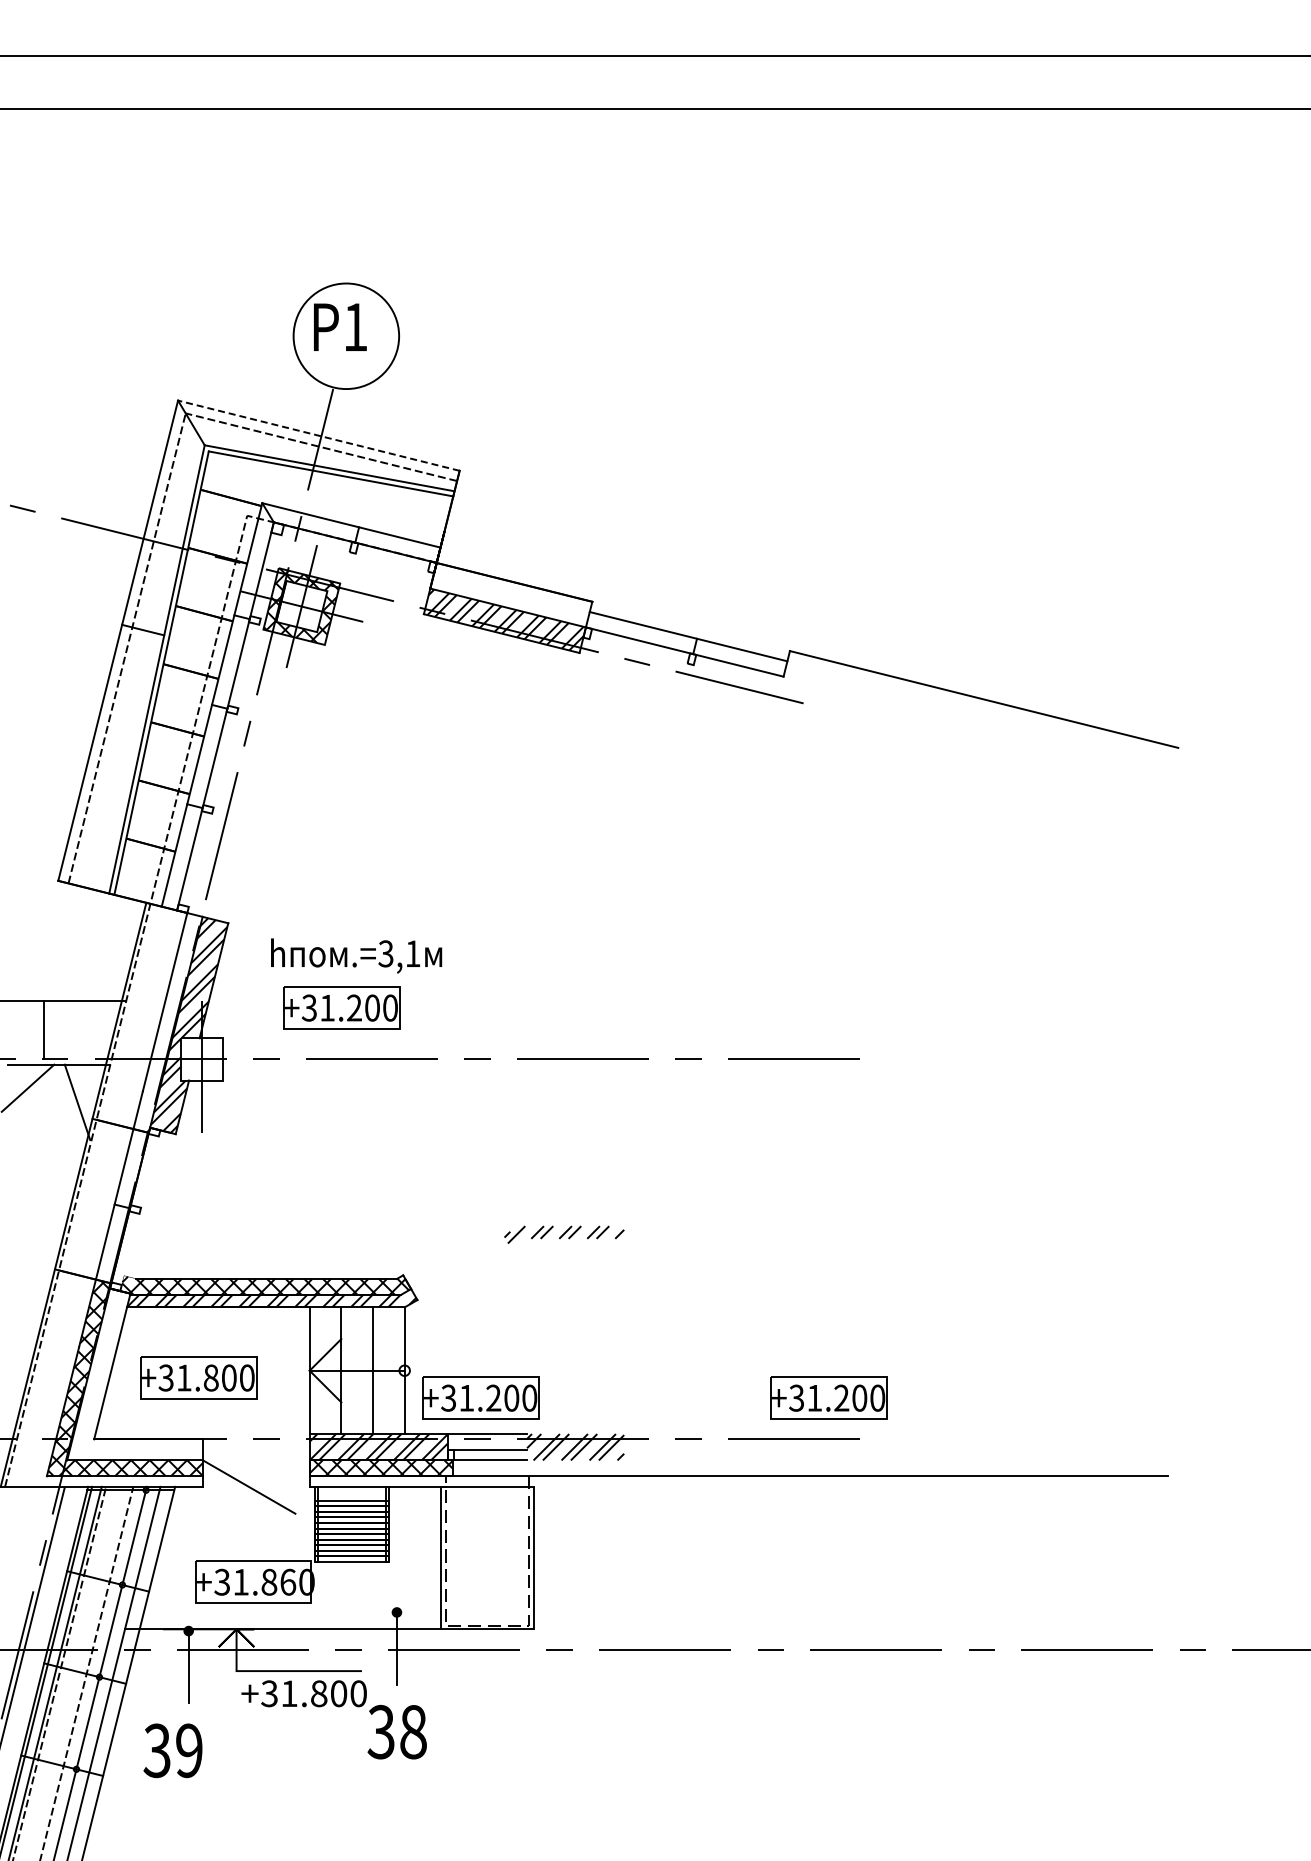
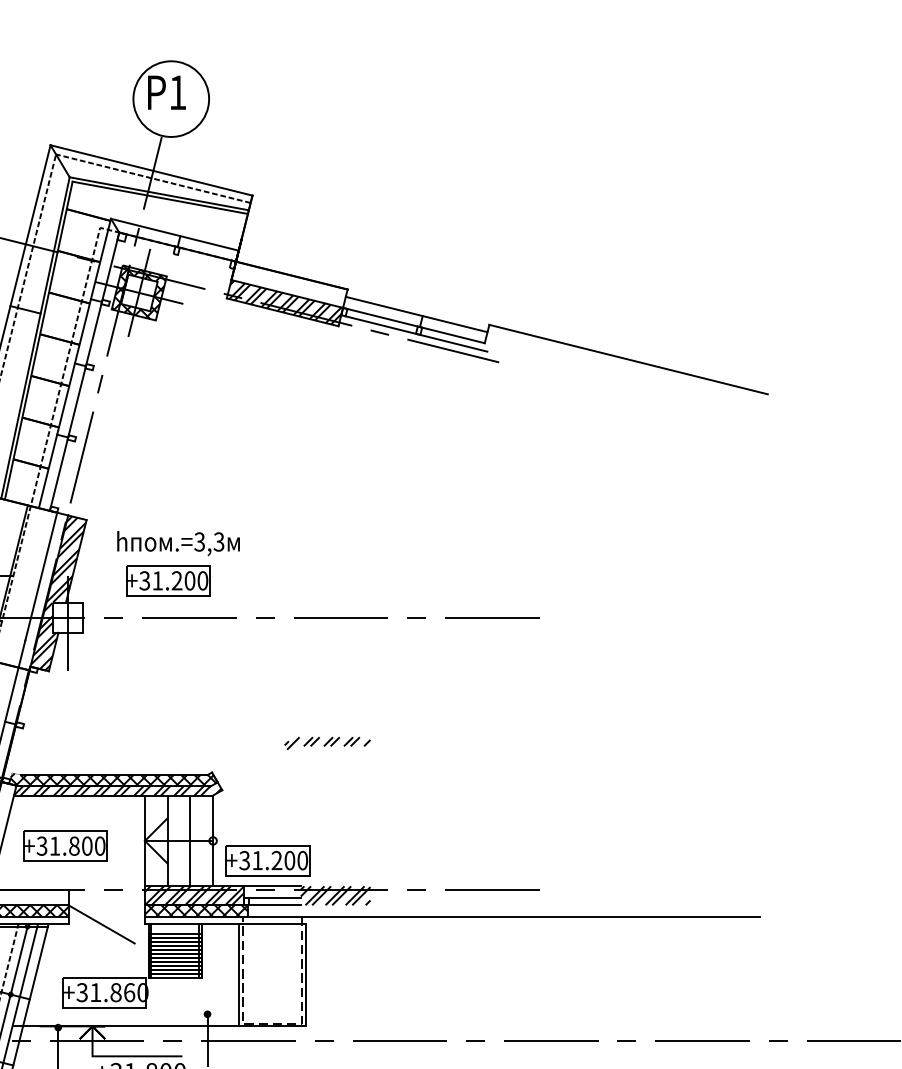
line: (318, 435) -> (151, 170), dashed -> solid
line: (688, 663) -> (416, 333), added
text: (412, 953) -> (218, 541), .=3,1 -> .=3,3
part: (828, 1397) -> (517, 860), removed

